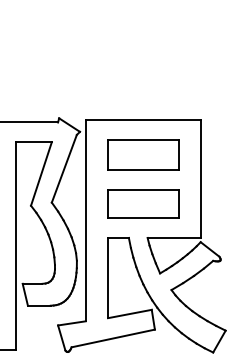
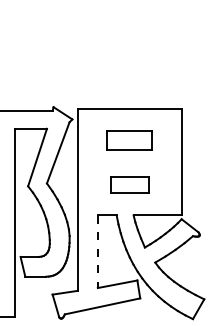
part: (143, 155) -> (129, 140), size x0.7
part: (143, 203) -> (129, 184), size x0.6
line: (107, 278) -> (97, 252), solid -> dashed

